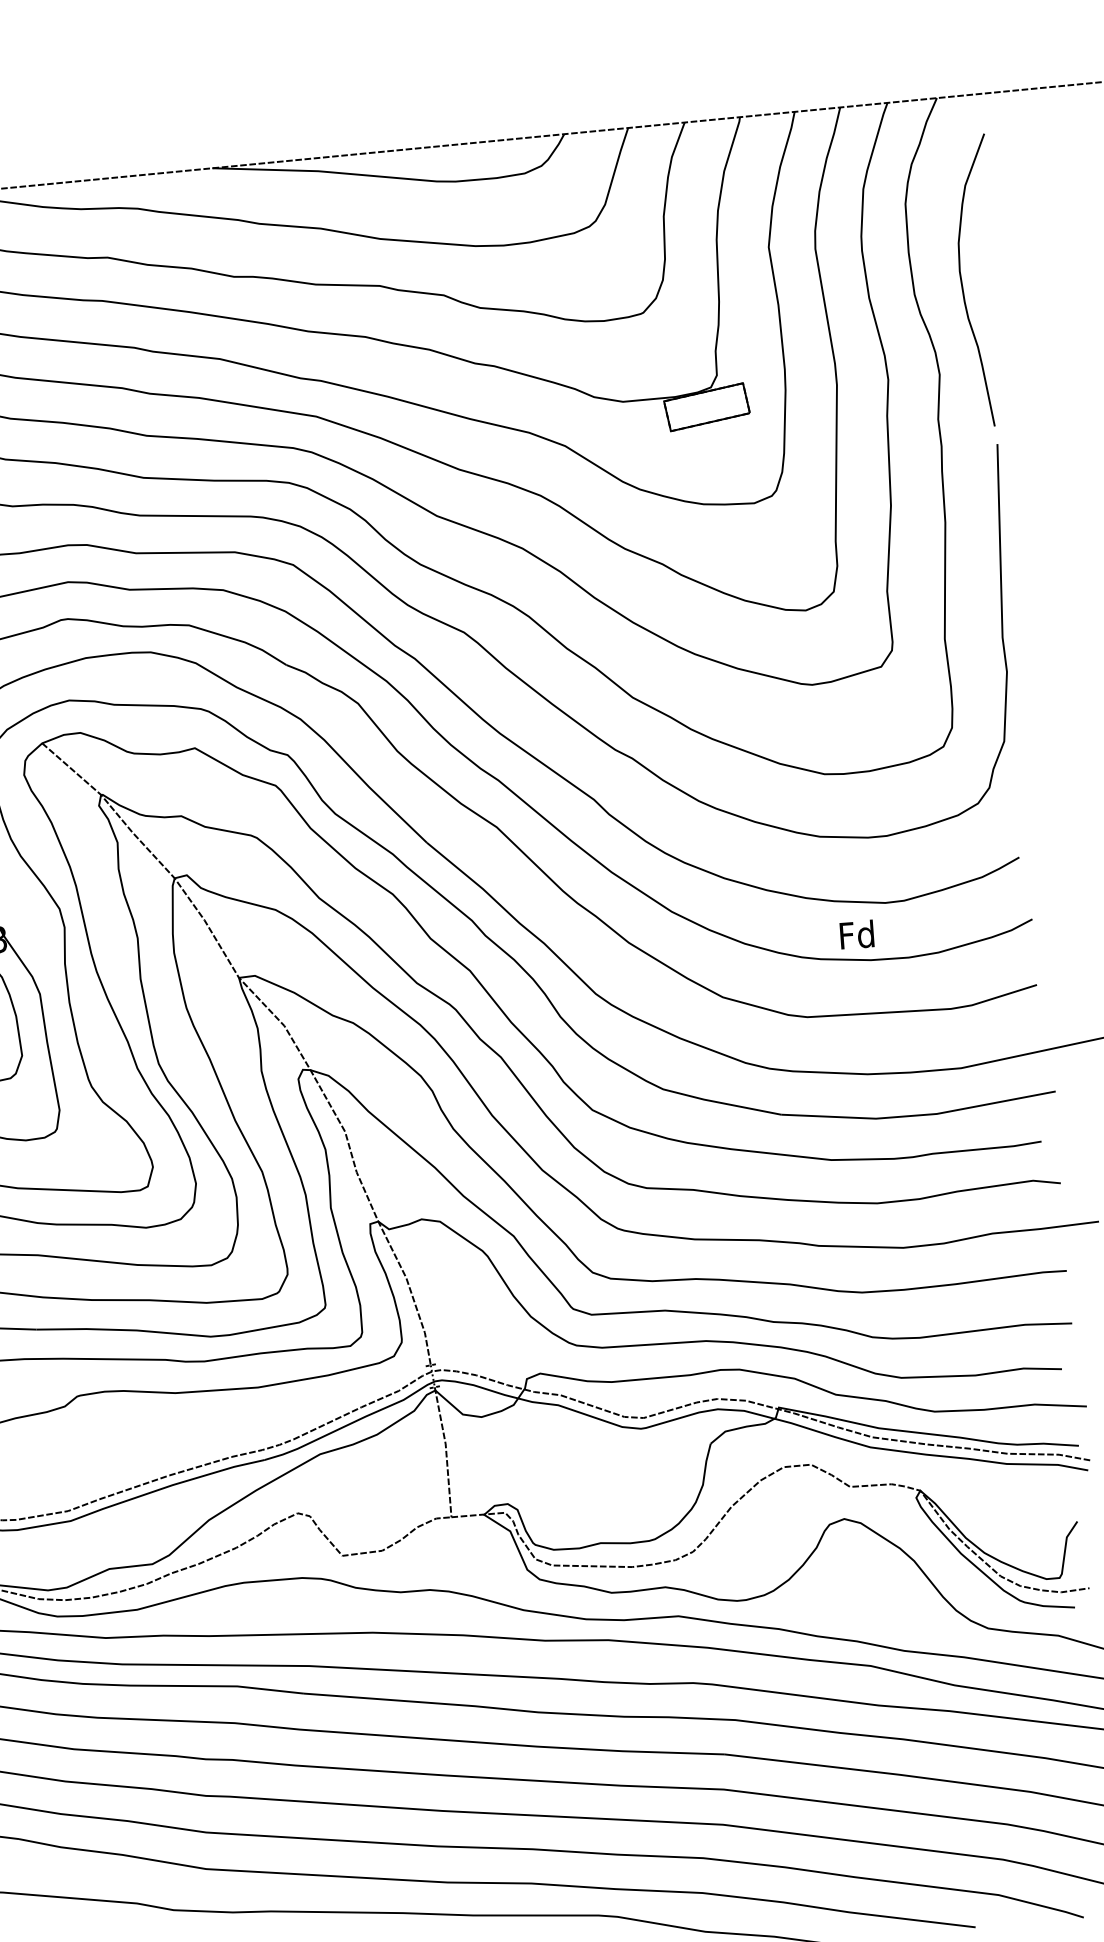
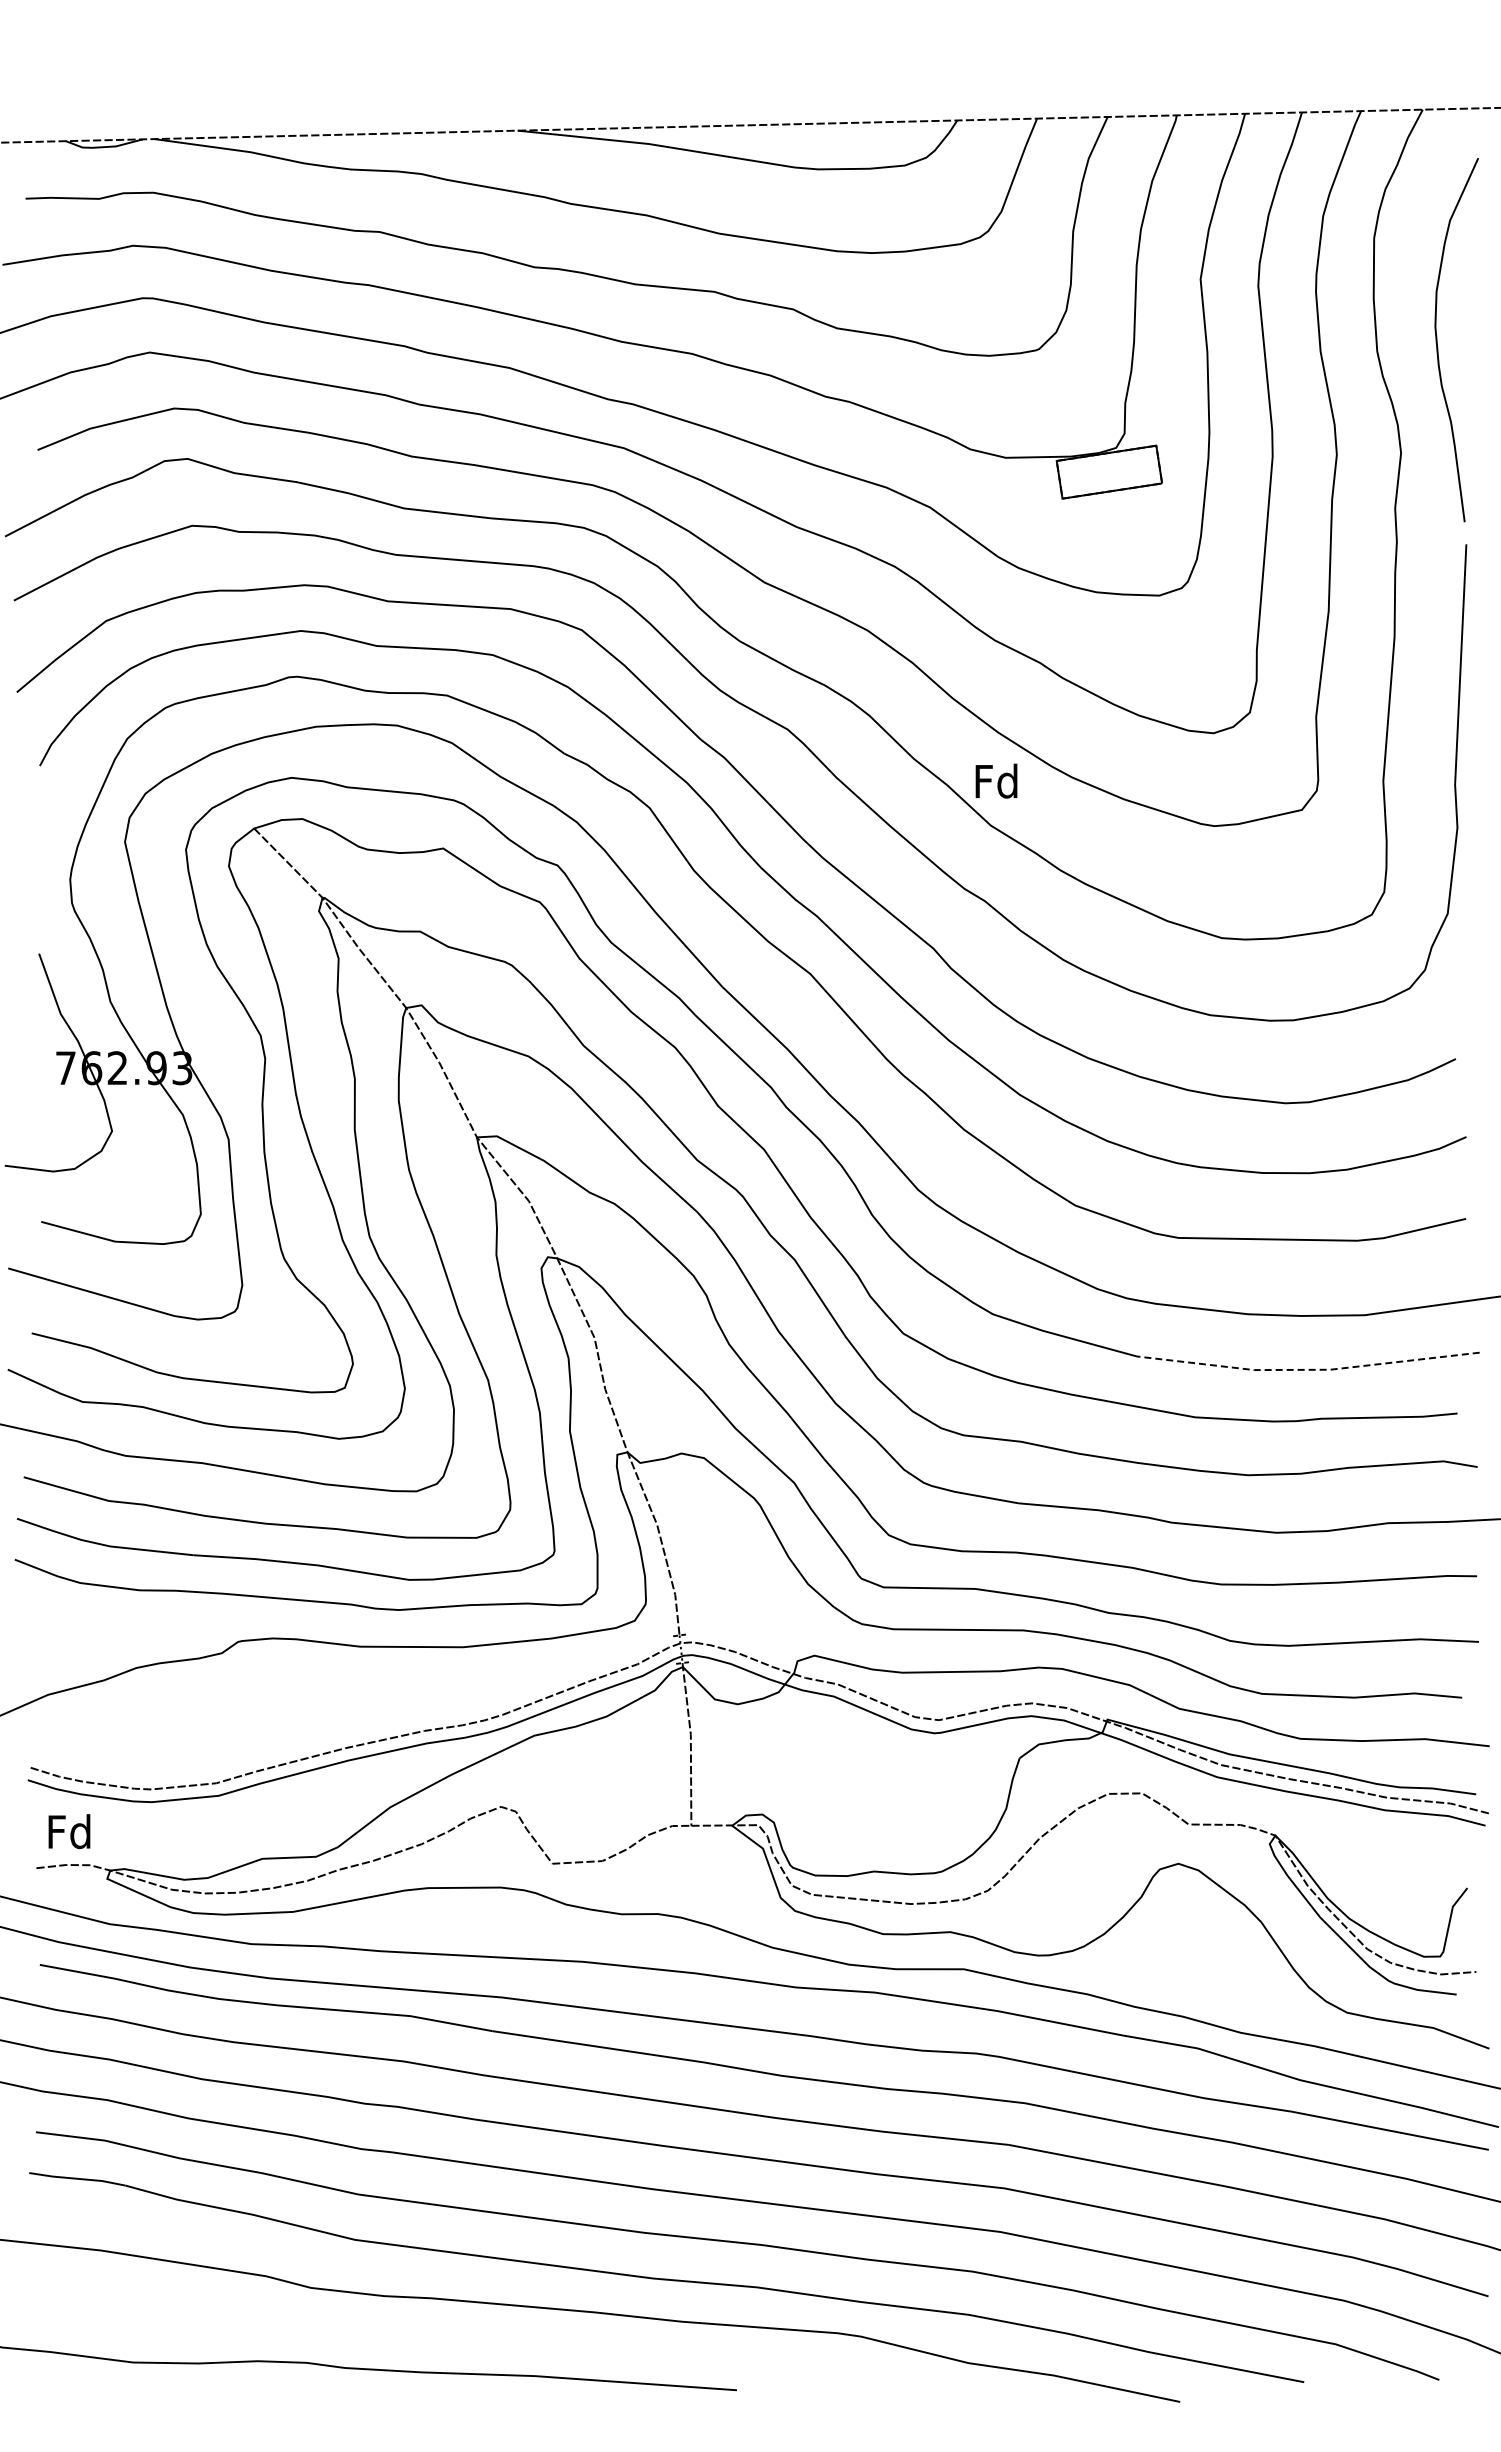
text: (856, 934) -> (996, 780), moved
line: (919, 1115) -> (1308, 1369), solid -> dashed

